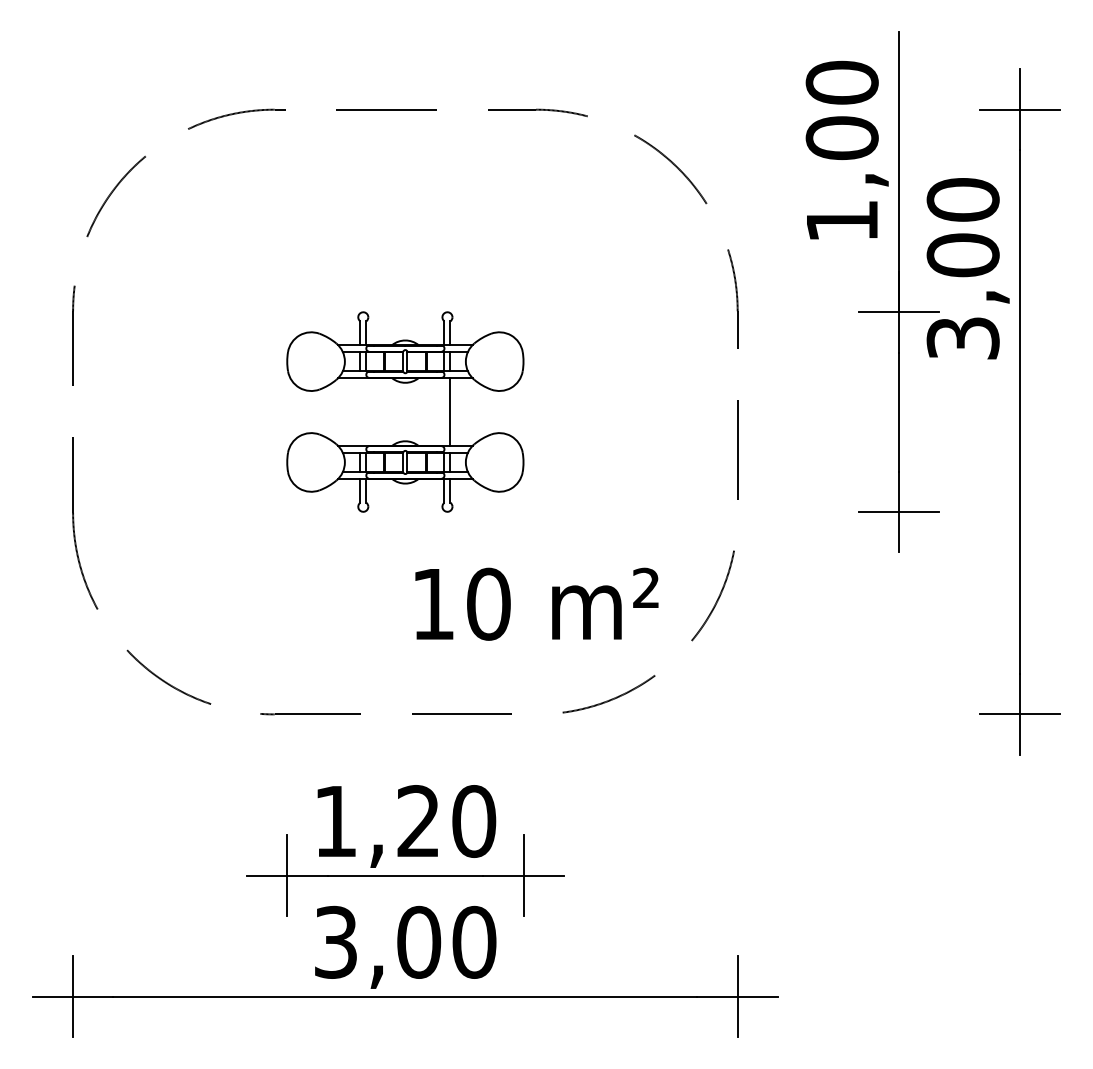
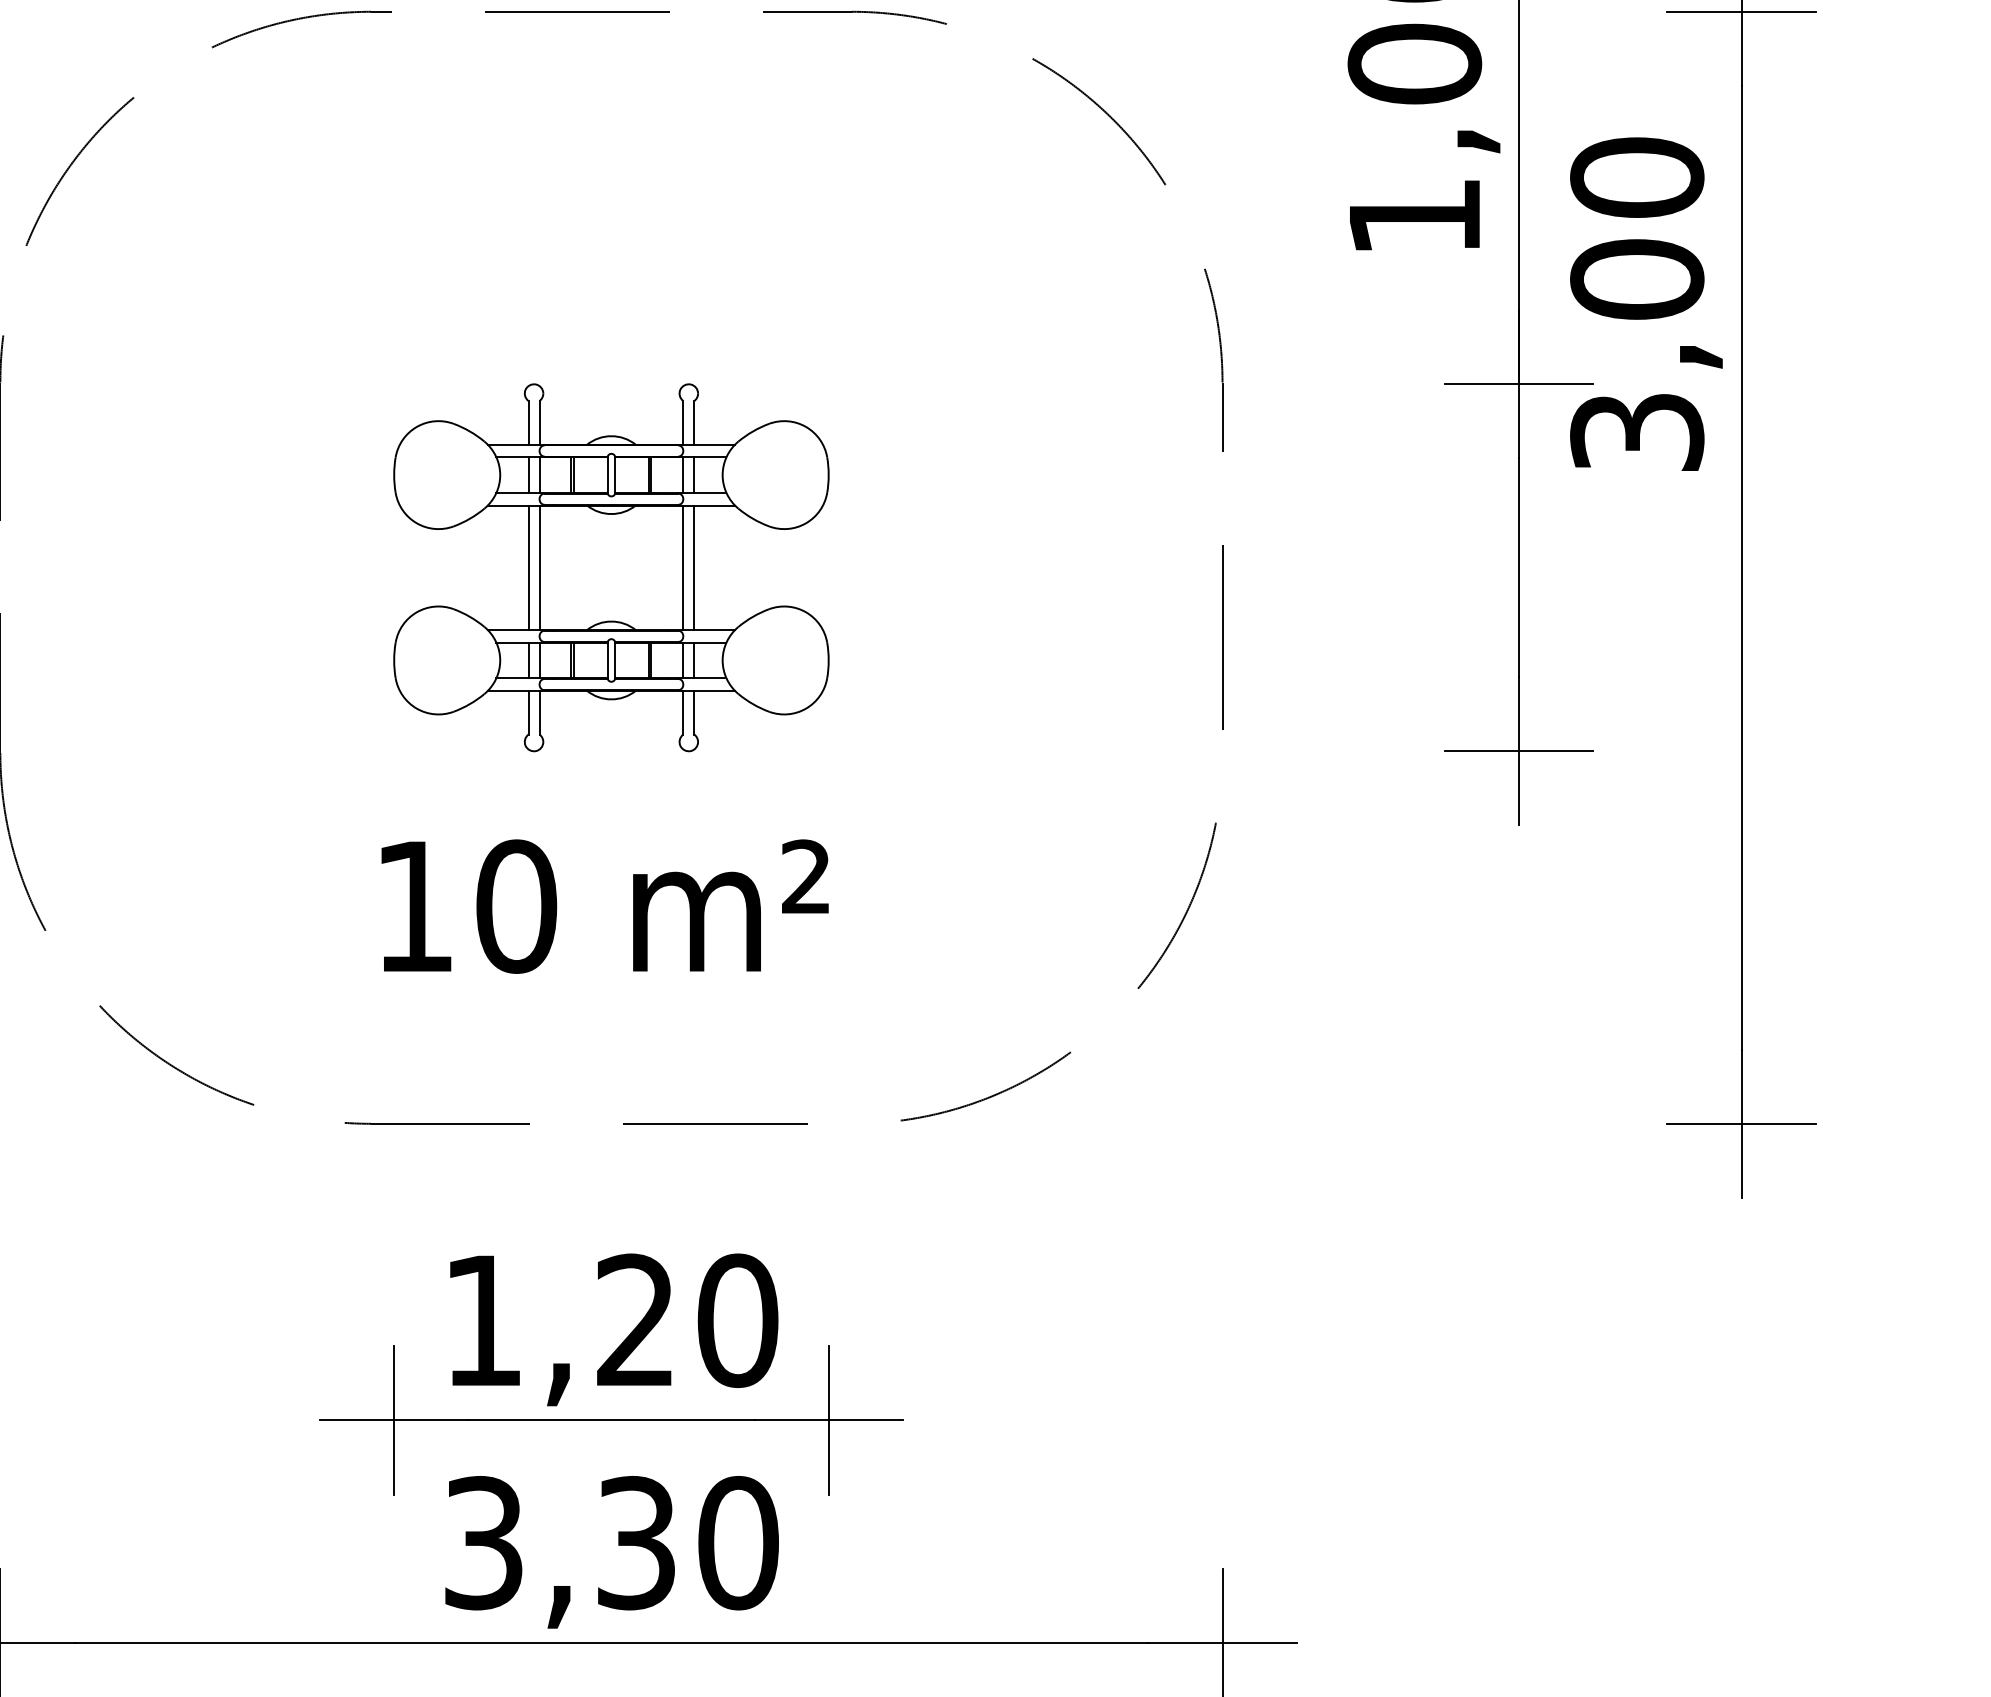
line: (360, 411) -> (528, 566), added
line: (366, 411) -> (539, 566), added
line: (444, 411) -> (683, 566), added
text: (536, 603) -> (604, 905), moved
text: (419, 941) -> (637, 1541), 3,00 -> 3,30

